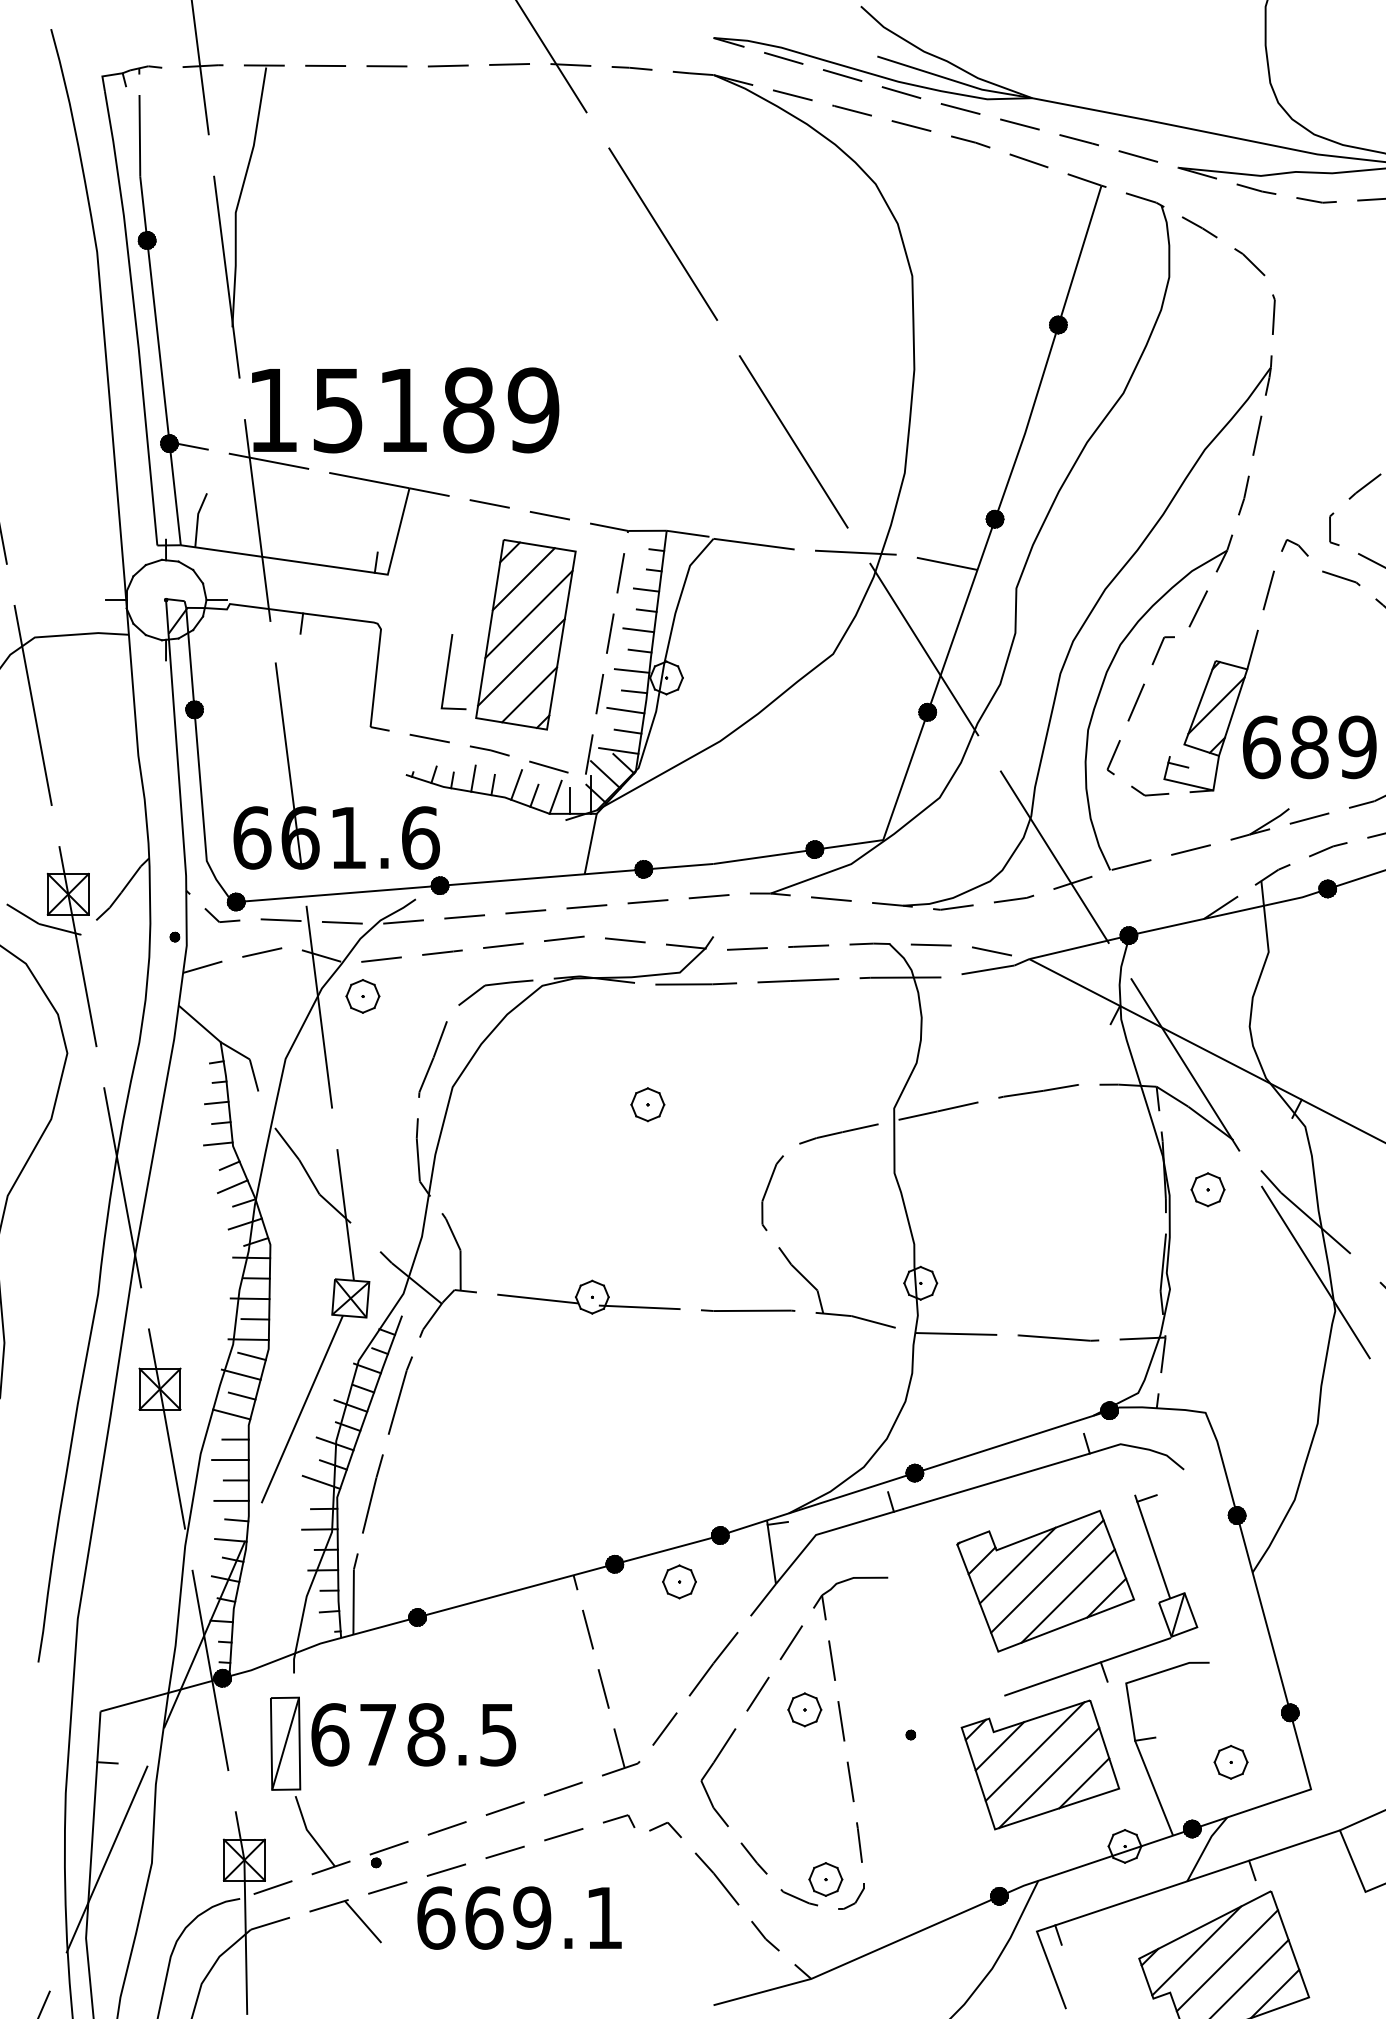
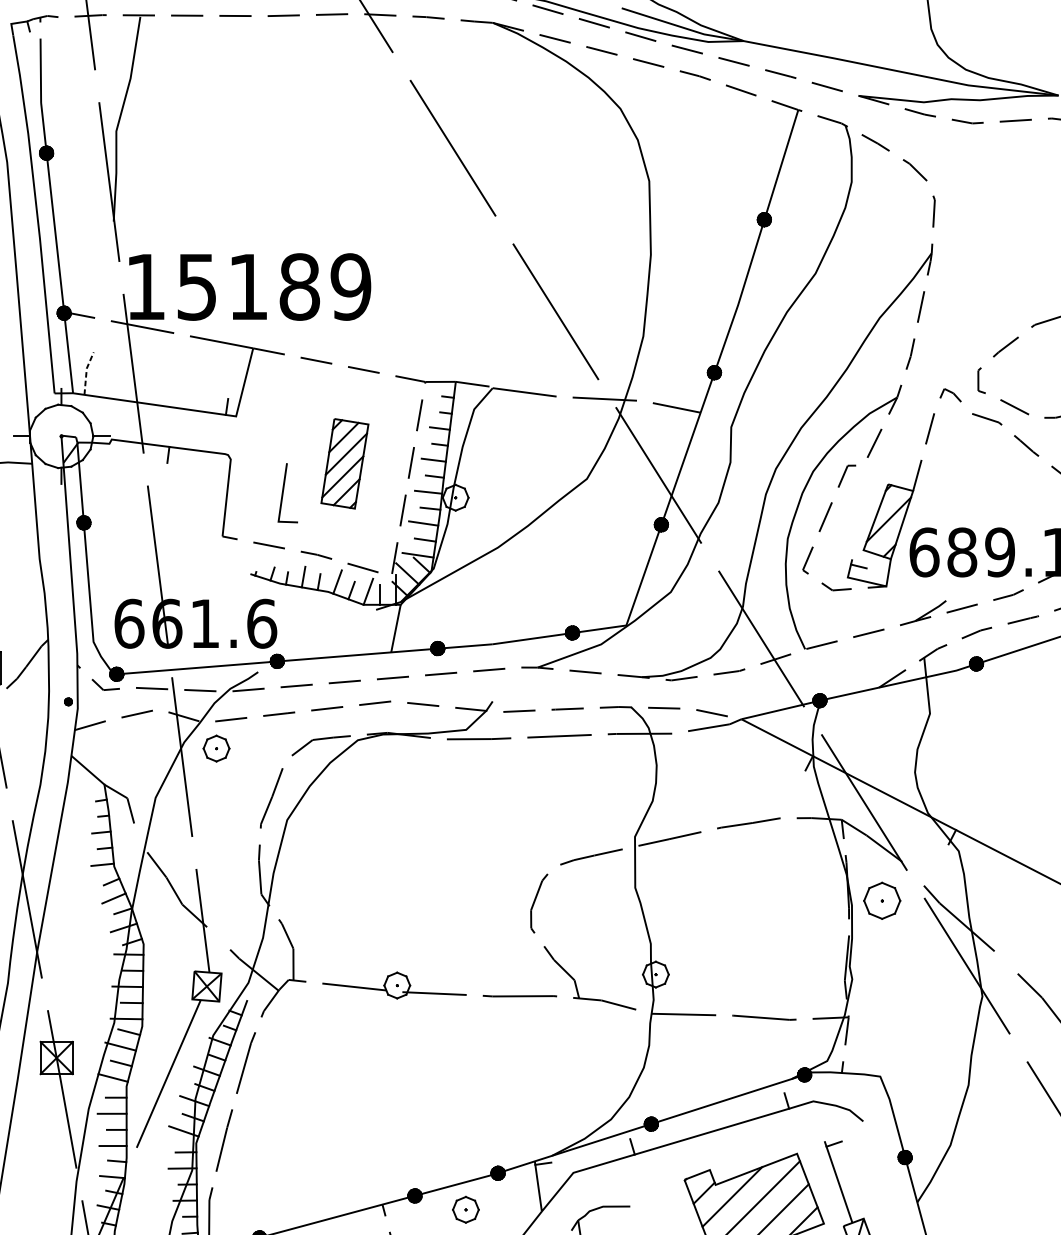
line: (197, 518) -> (86, 372), solid -> dashed
part: (525, 634) -> (344, 463), size x0.6
part: (647, 1104) -> (440, 833), removed
part: (1207, 1189) -> (881, 900), size x1.4

